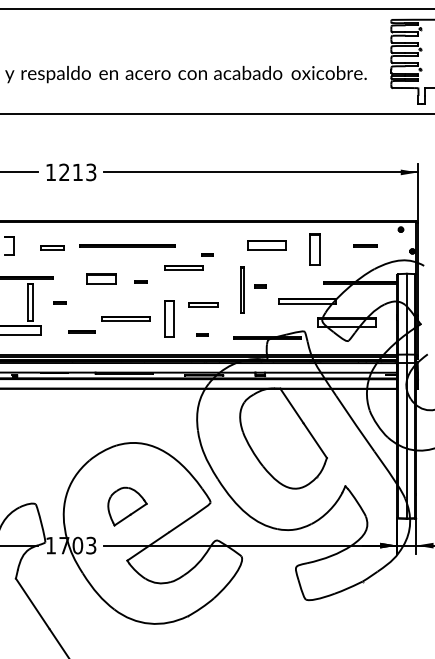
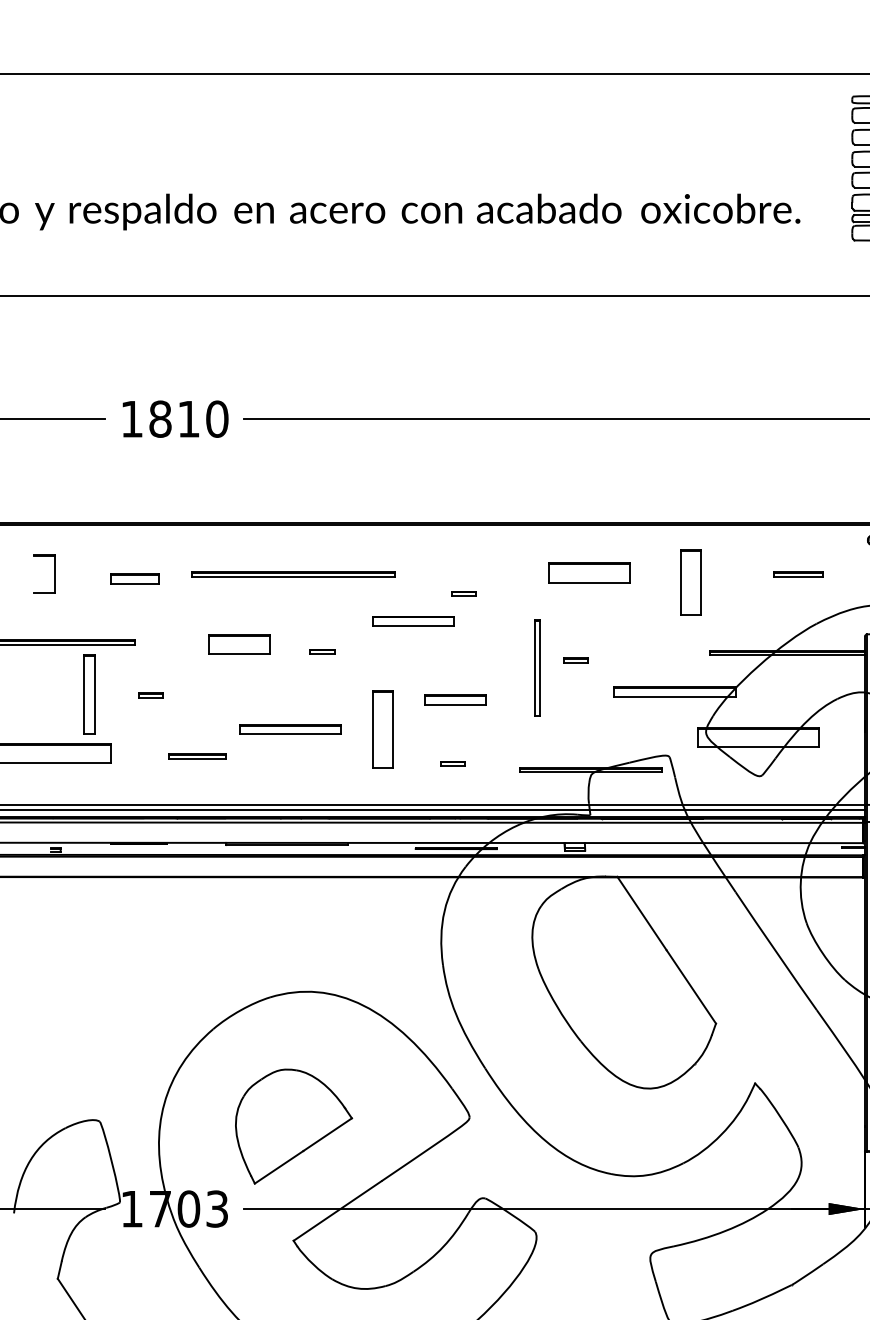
text: (77, 172) -> (188, 419), 1213 -> 1810
part: (127, 506) -> (293, 1126), size x1.43

